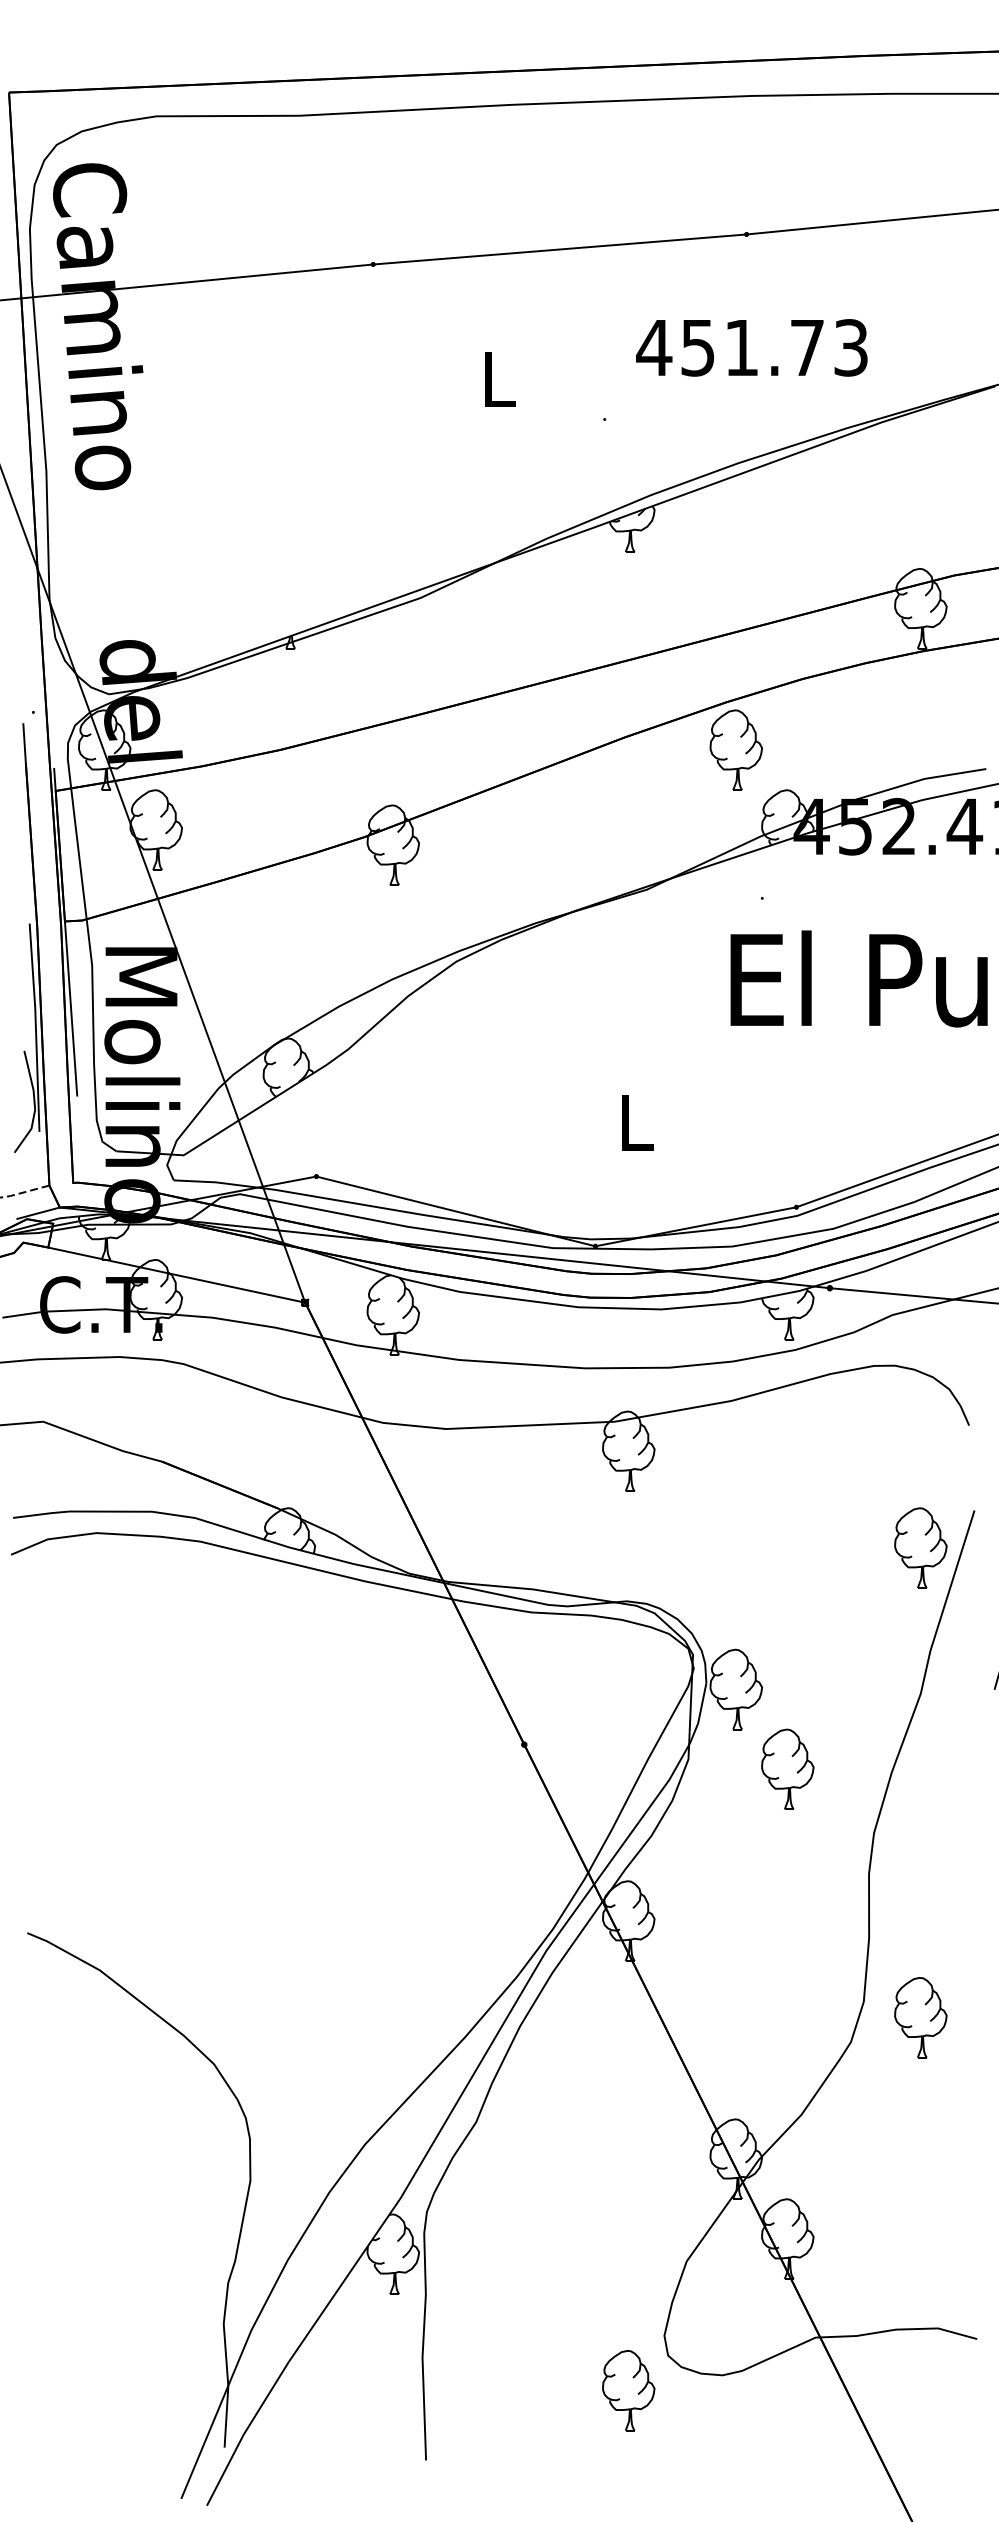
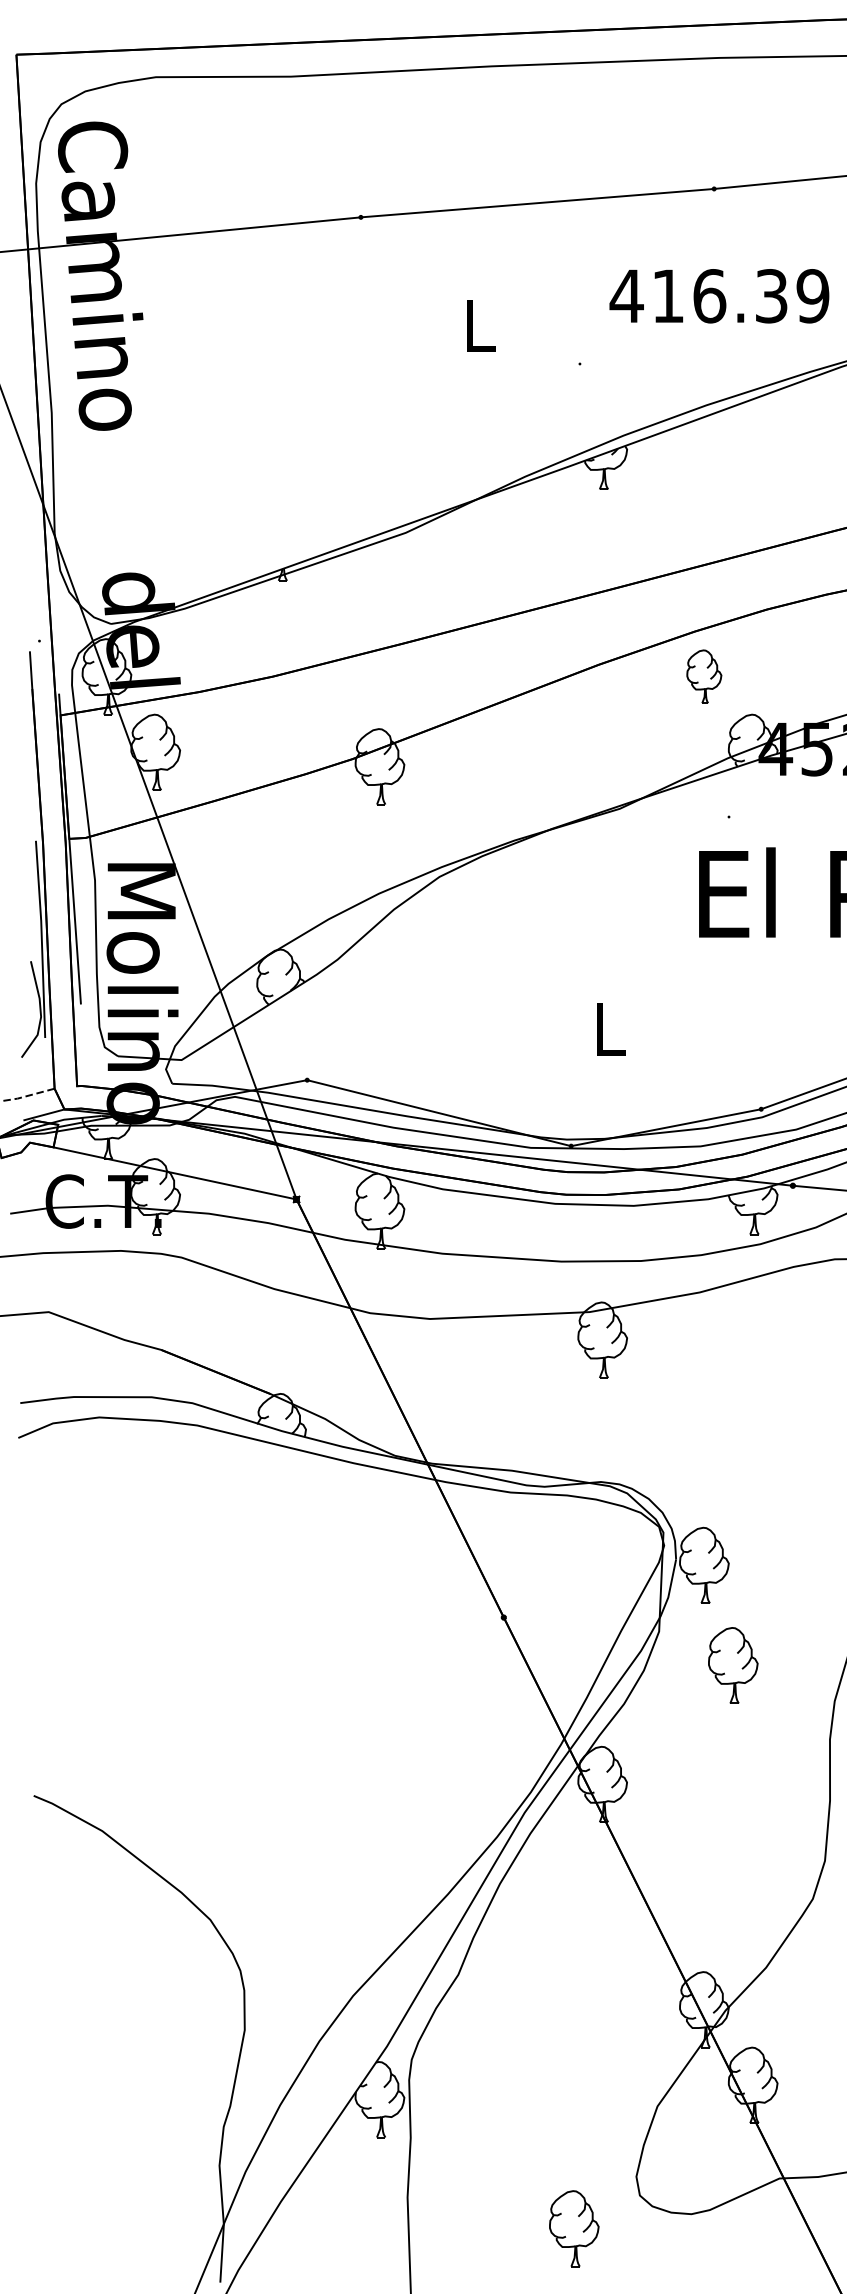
text: (774, 347) -> (740, 295), 451.73 -> 416.39
part: (735, 749) -> (703, 676), size x0.7
part: (787, 1768) -> (732, 1664), moved
part: (628, 2390) -> (574, 2228), moved

